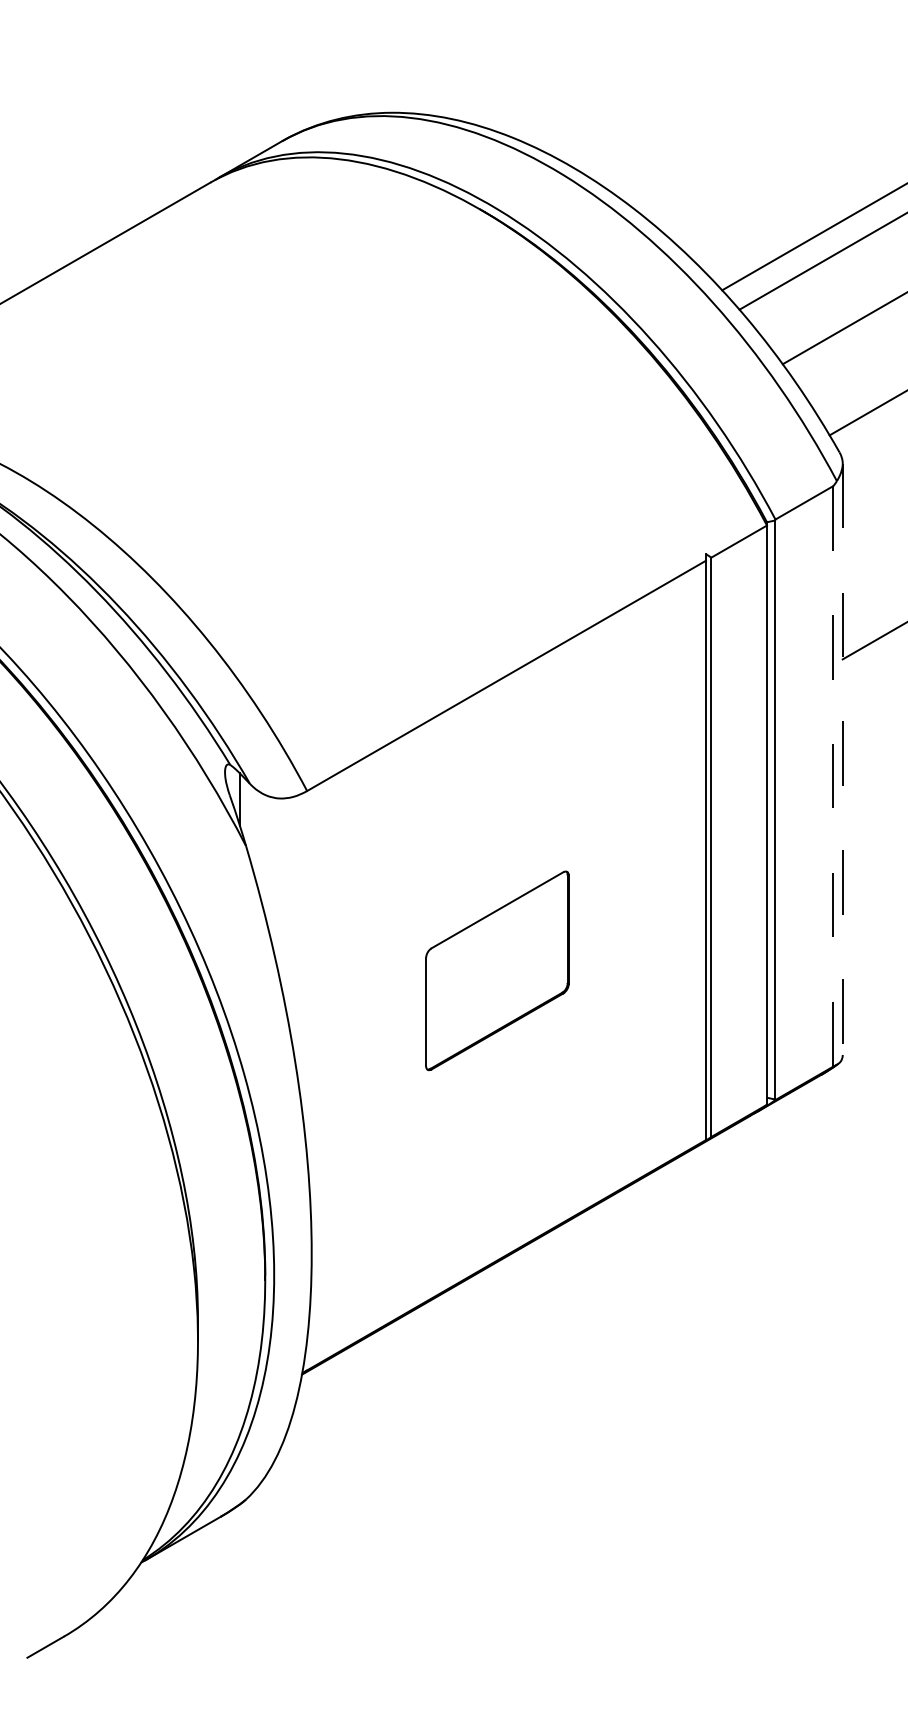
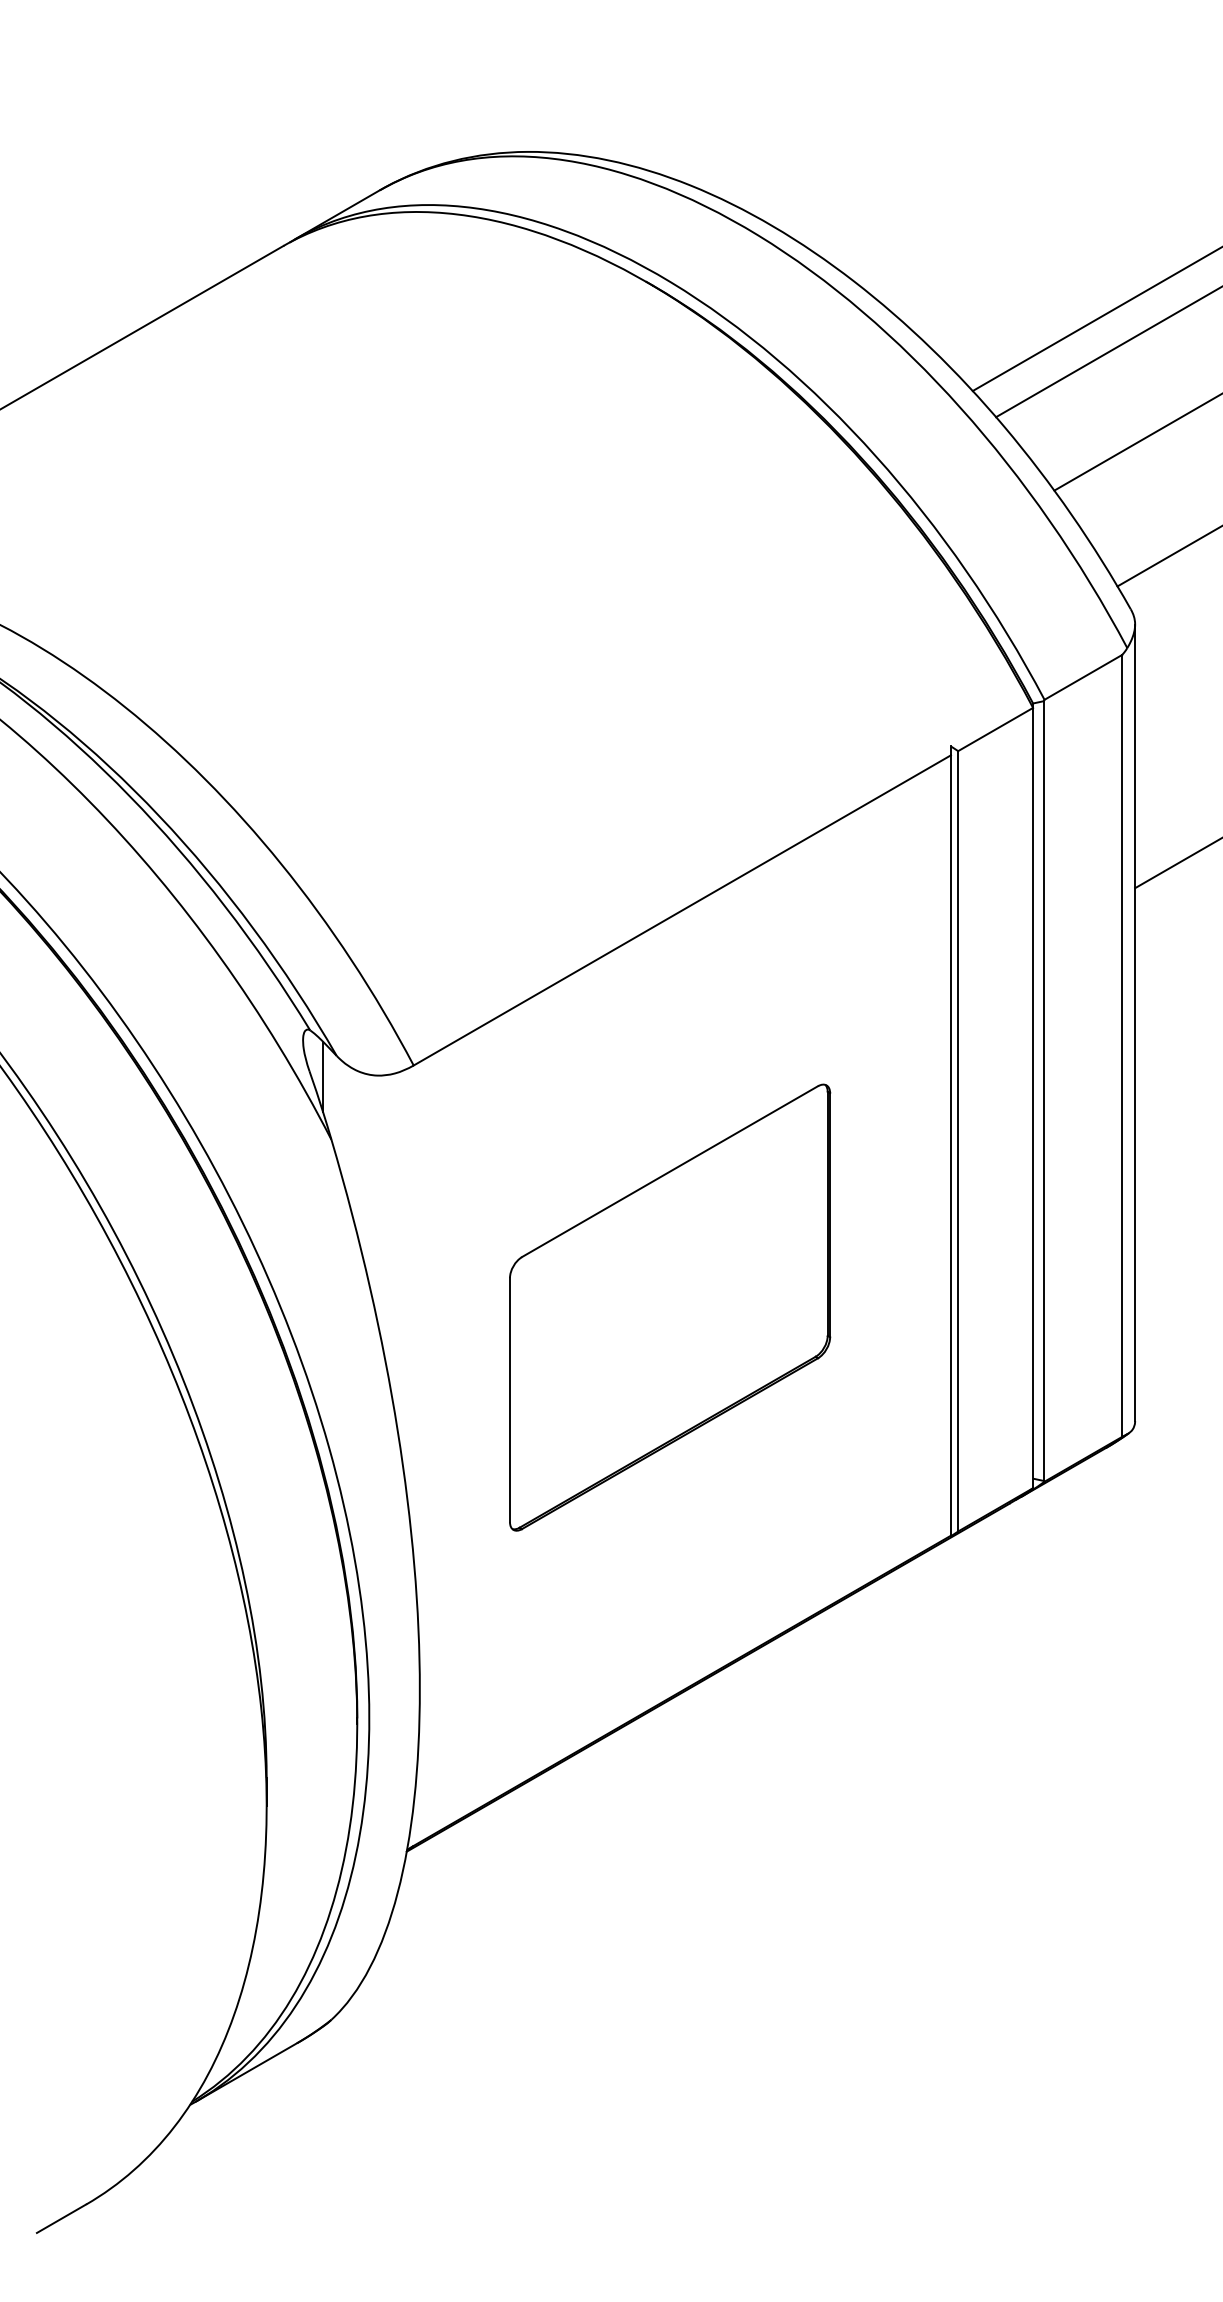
line: (842, 759) -> (1134, 1023), dashed -> solid
line: (833, 777) -> (1122, 1047), dashed -> solid
part: (497, 970) -> (670, 1307), size x1.67

